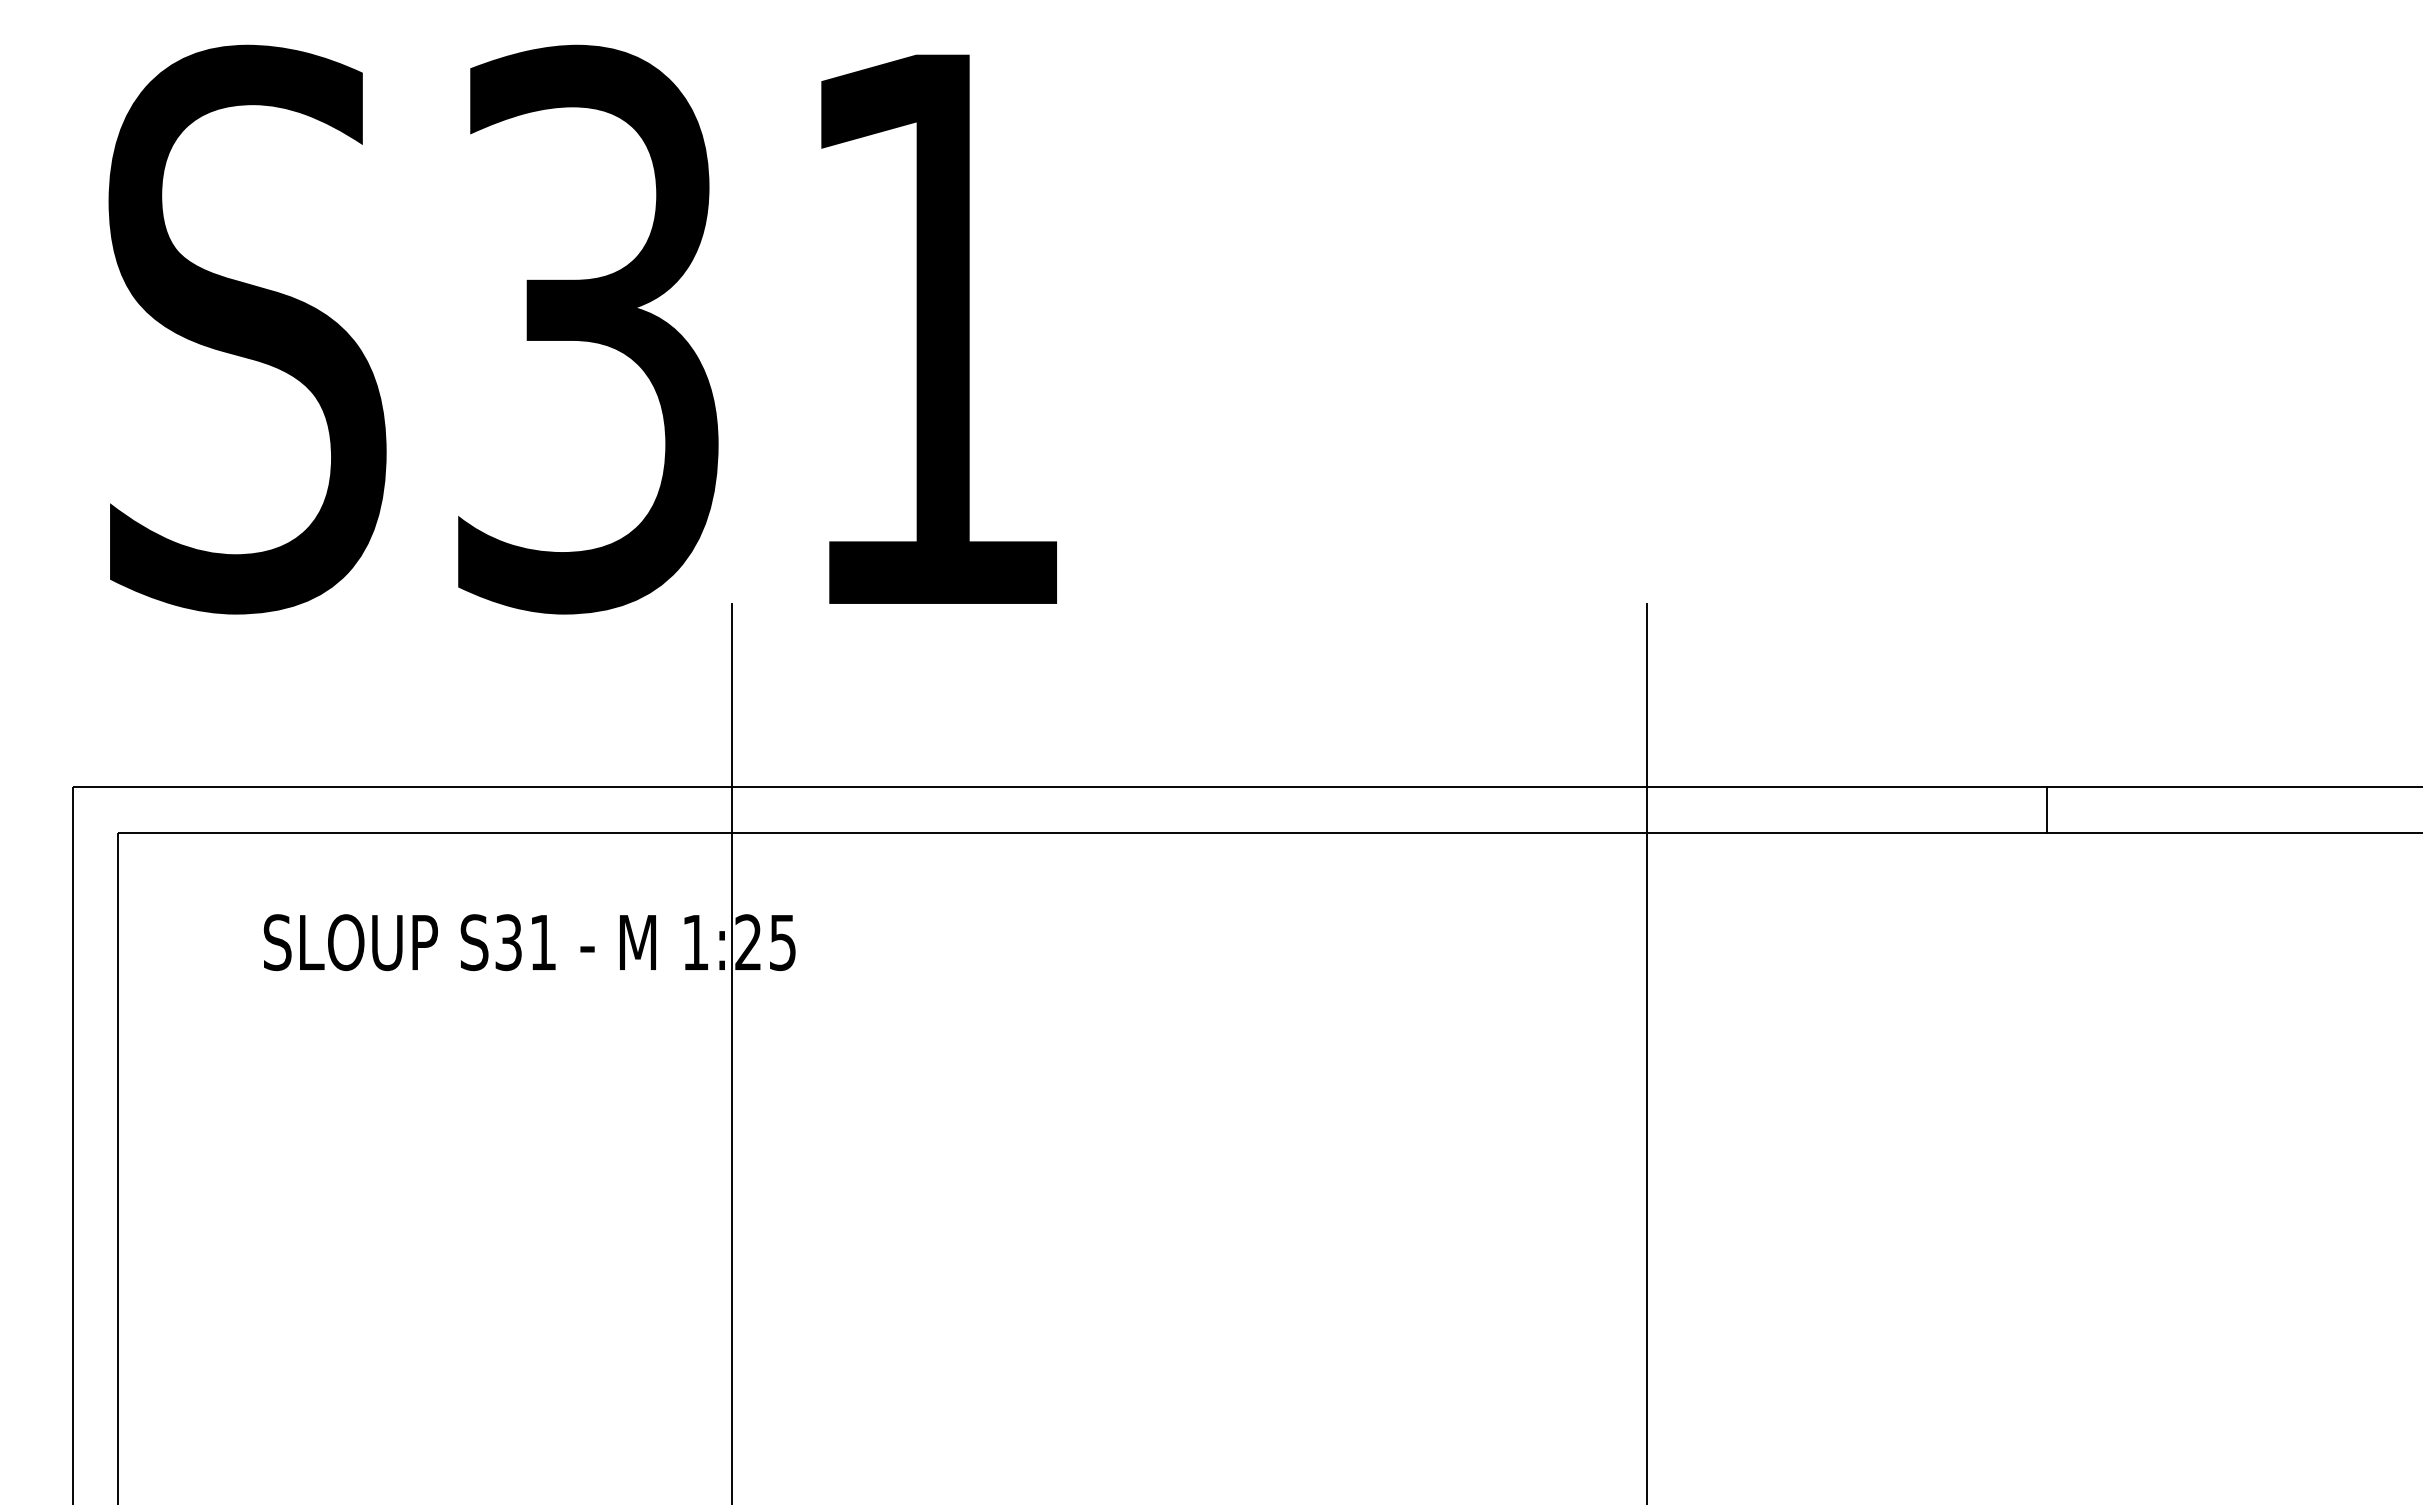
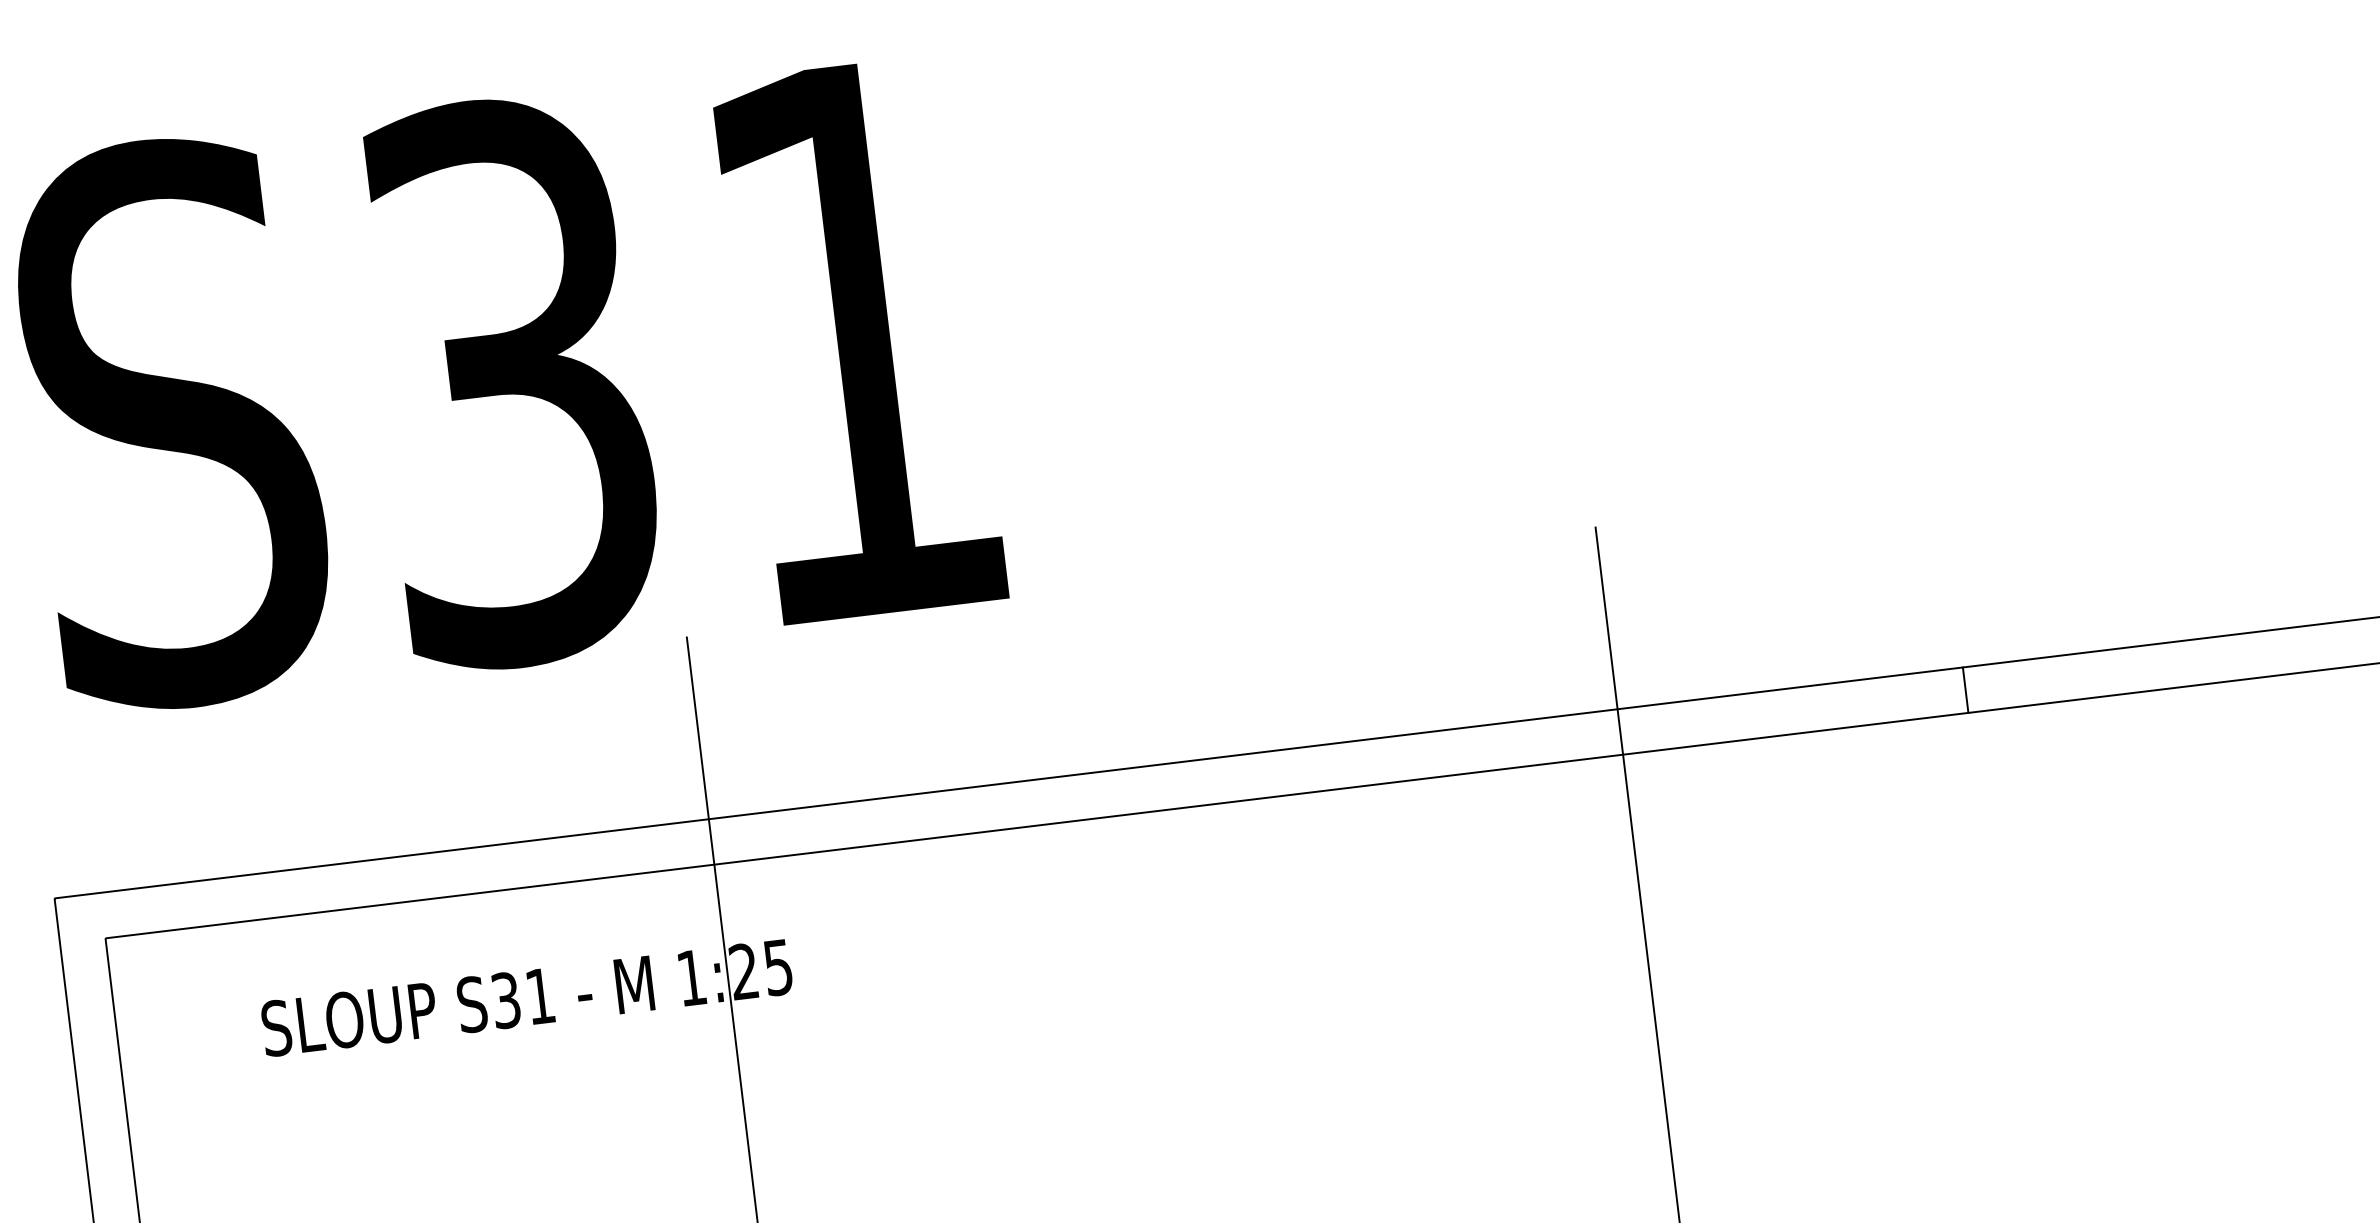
line: (2046, 809) -> (1965, 689), moved

